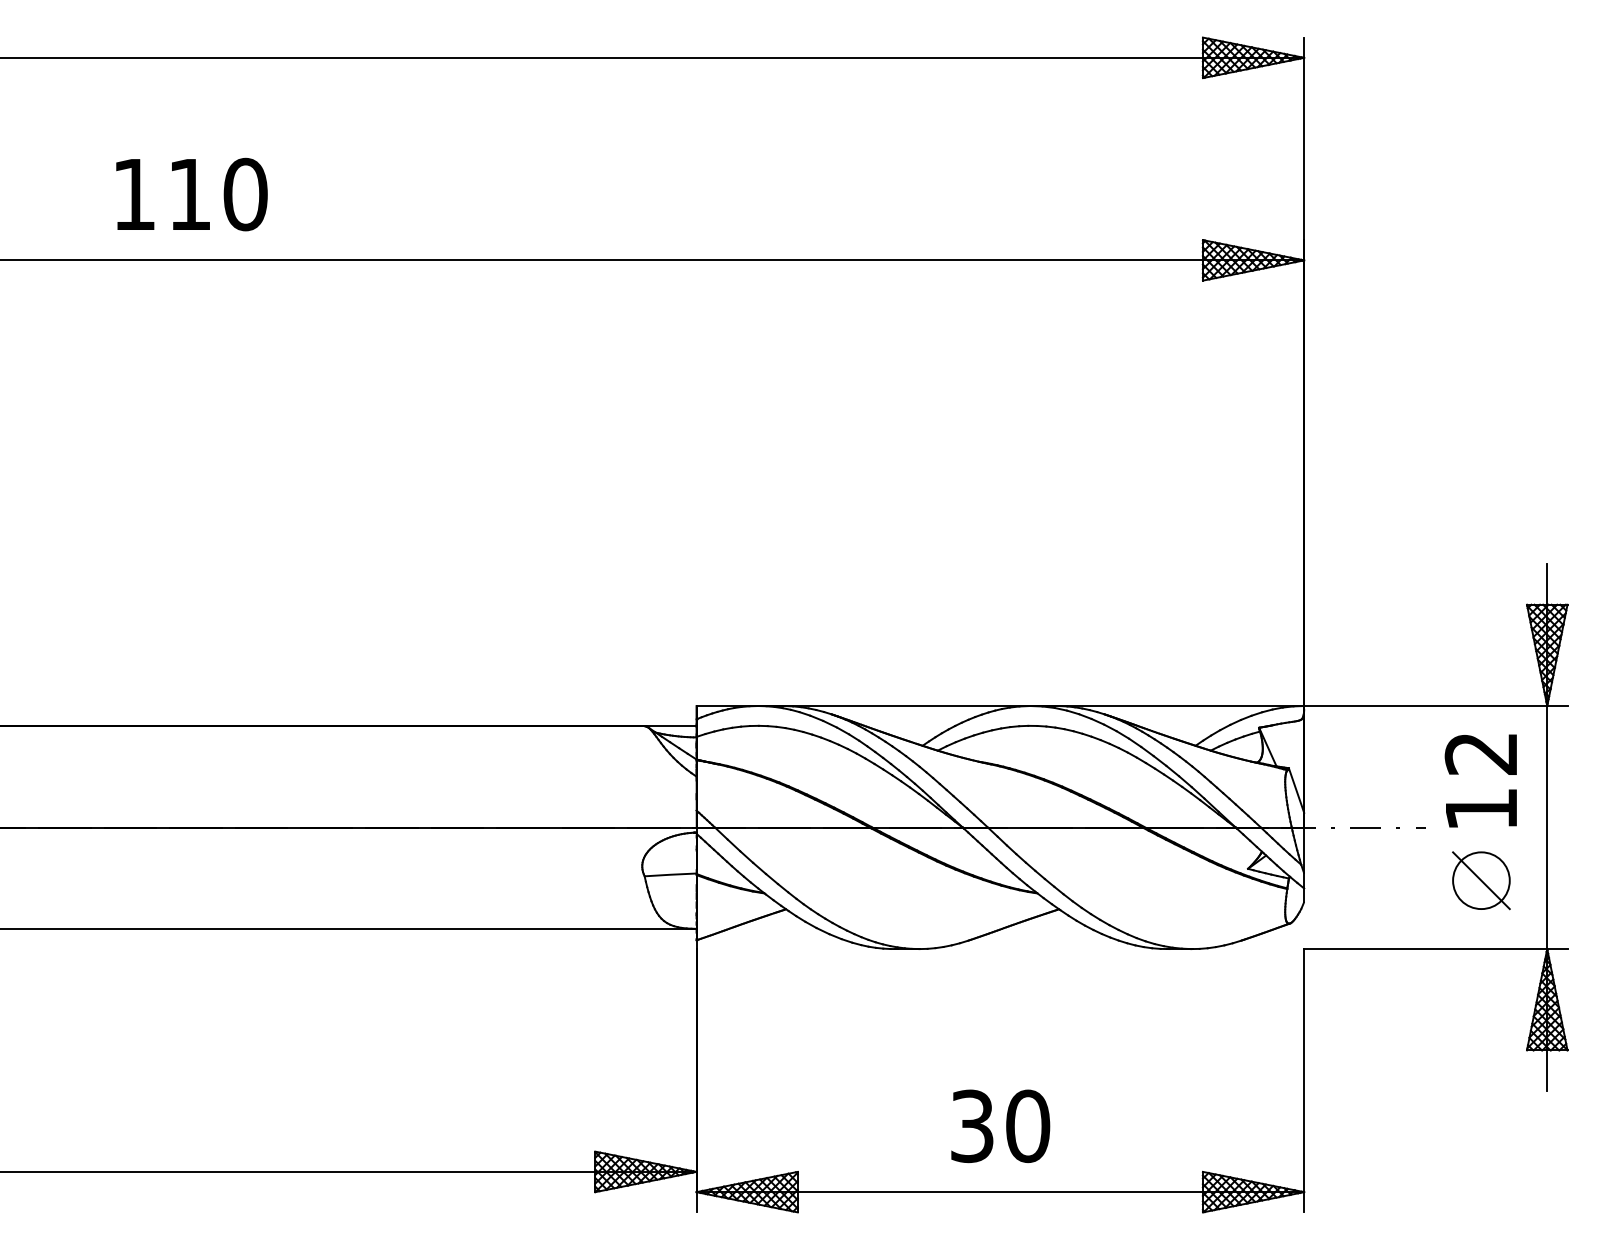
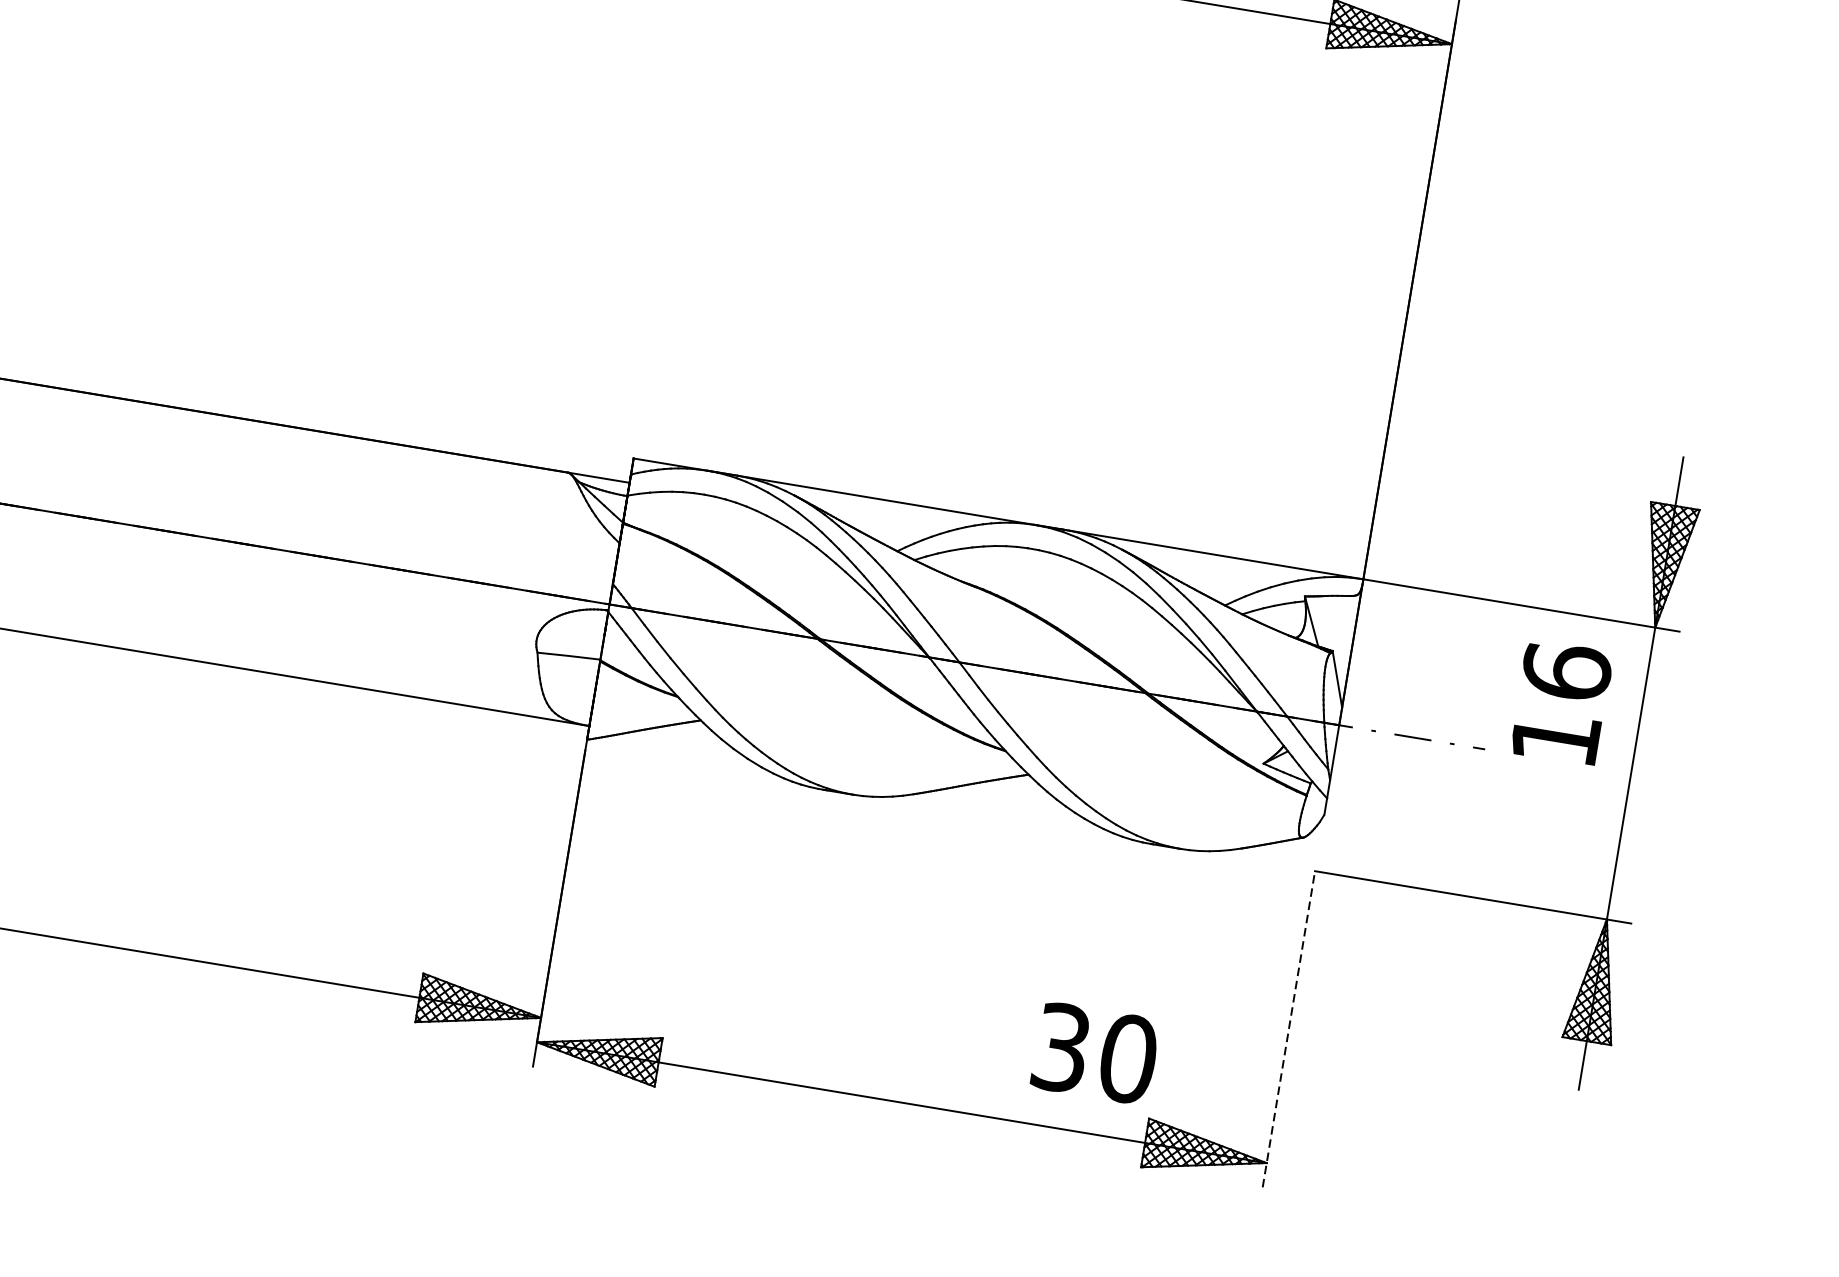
text: (1481, 753) -> (1566, 671), 12 -> 16
part: (1481, 880) -> (1541, 824), removed
line: (1304, 1080) -> (1289, 1029), solid -> dashed
text: (1000, 1126) -> (1095, 1053), moved

